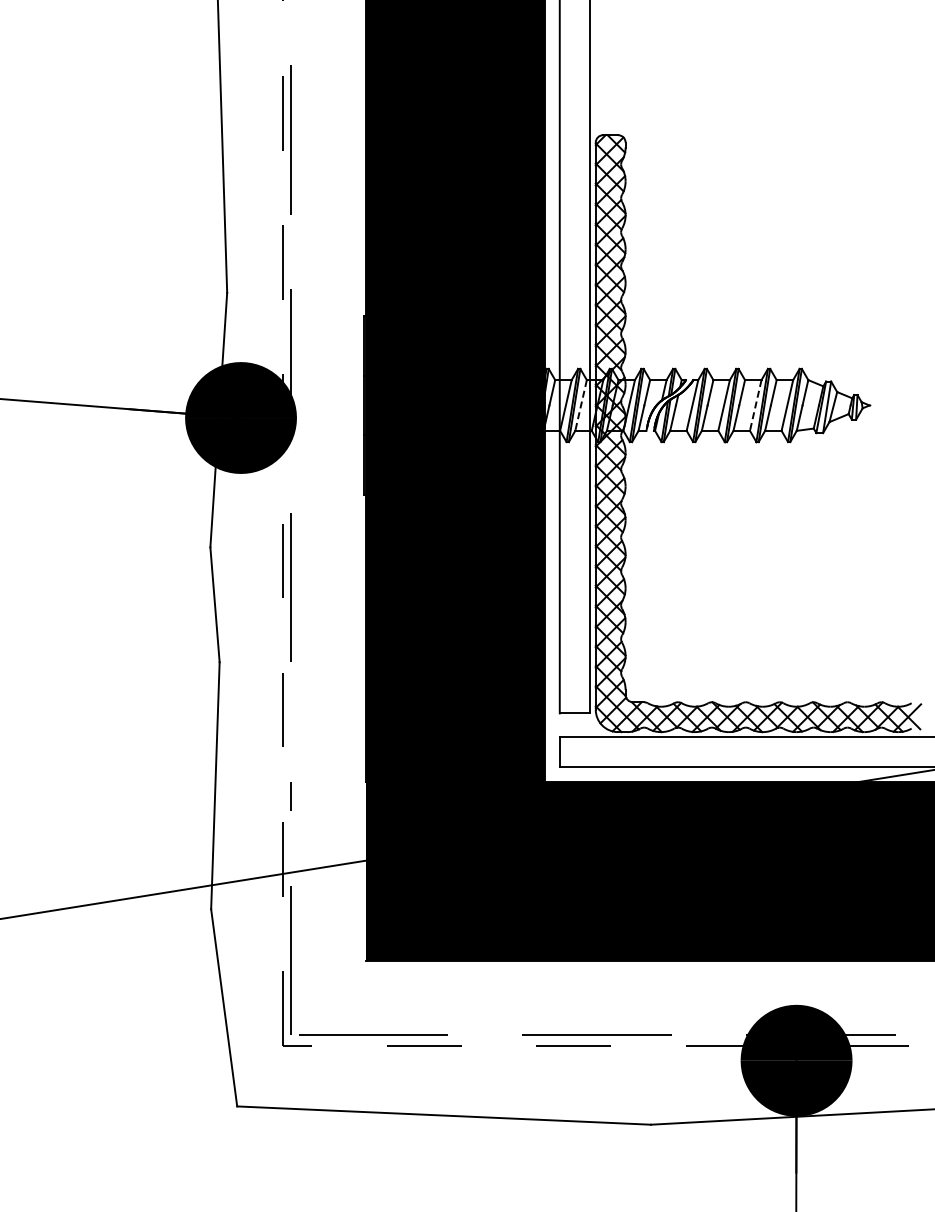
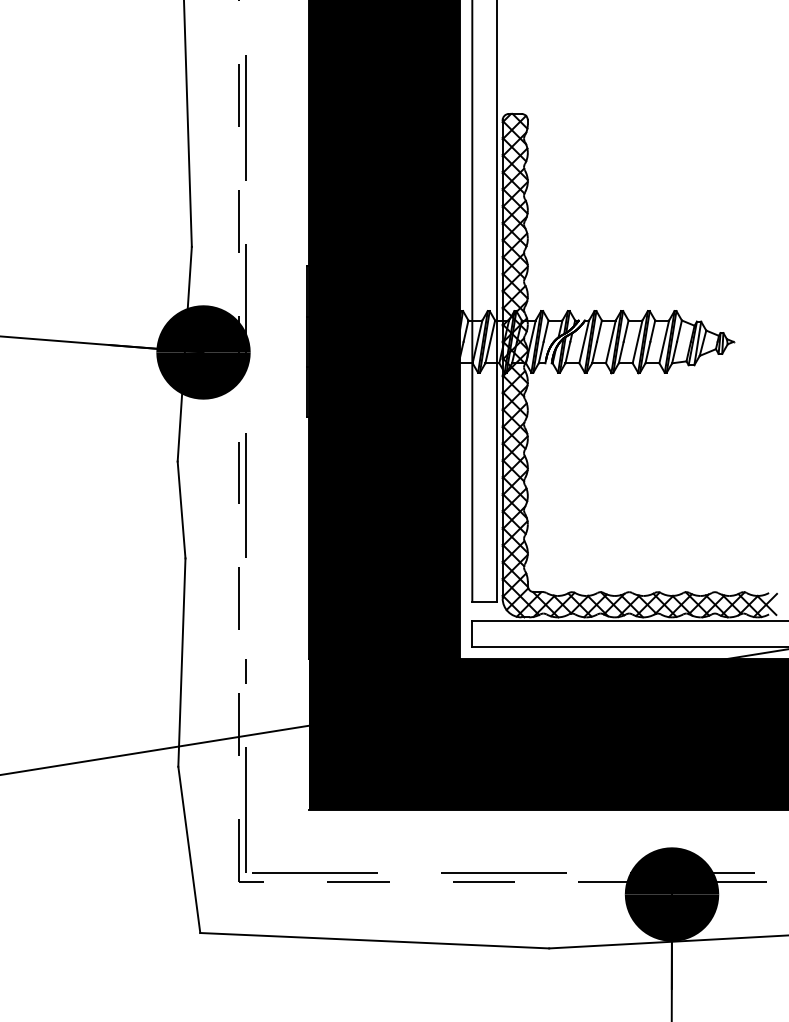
line: (580, 405) -> (489, 341), dashed -> solid
line: (755, 405) -> (637, 341), dashed -> solid

